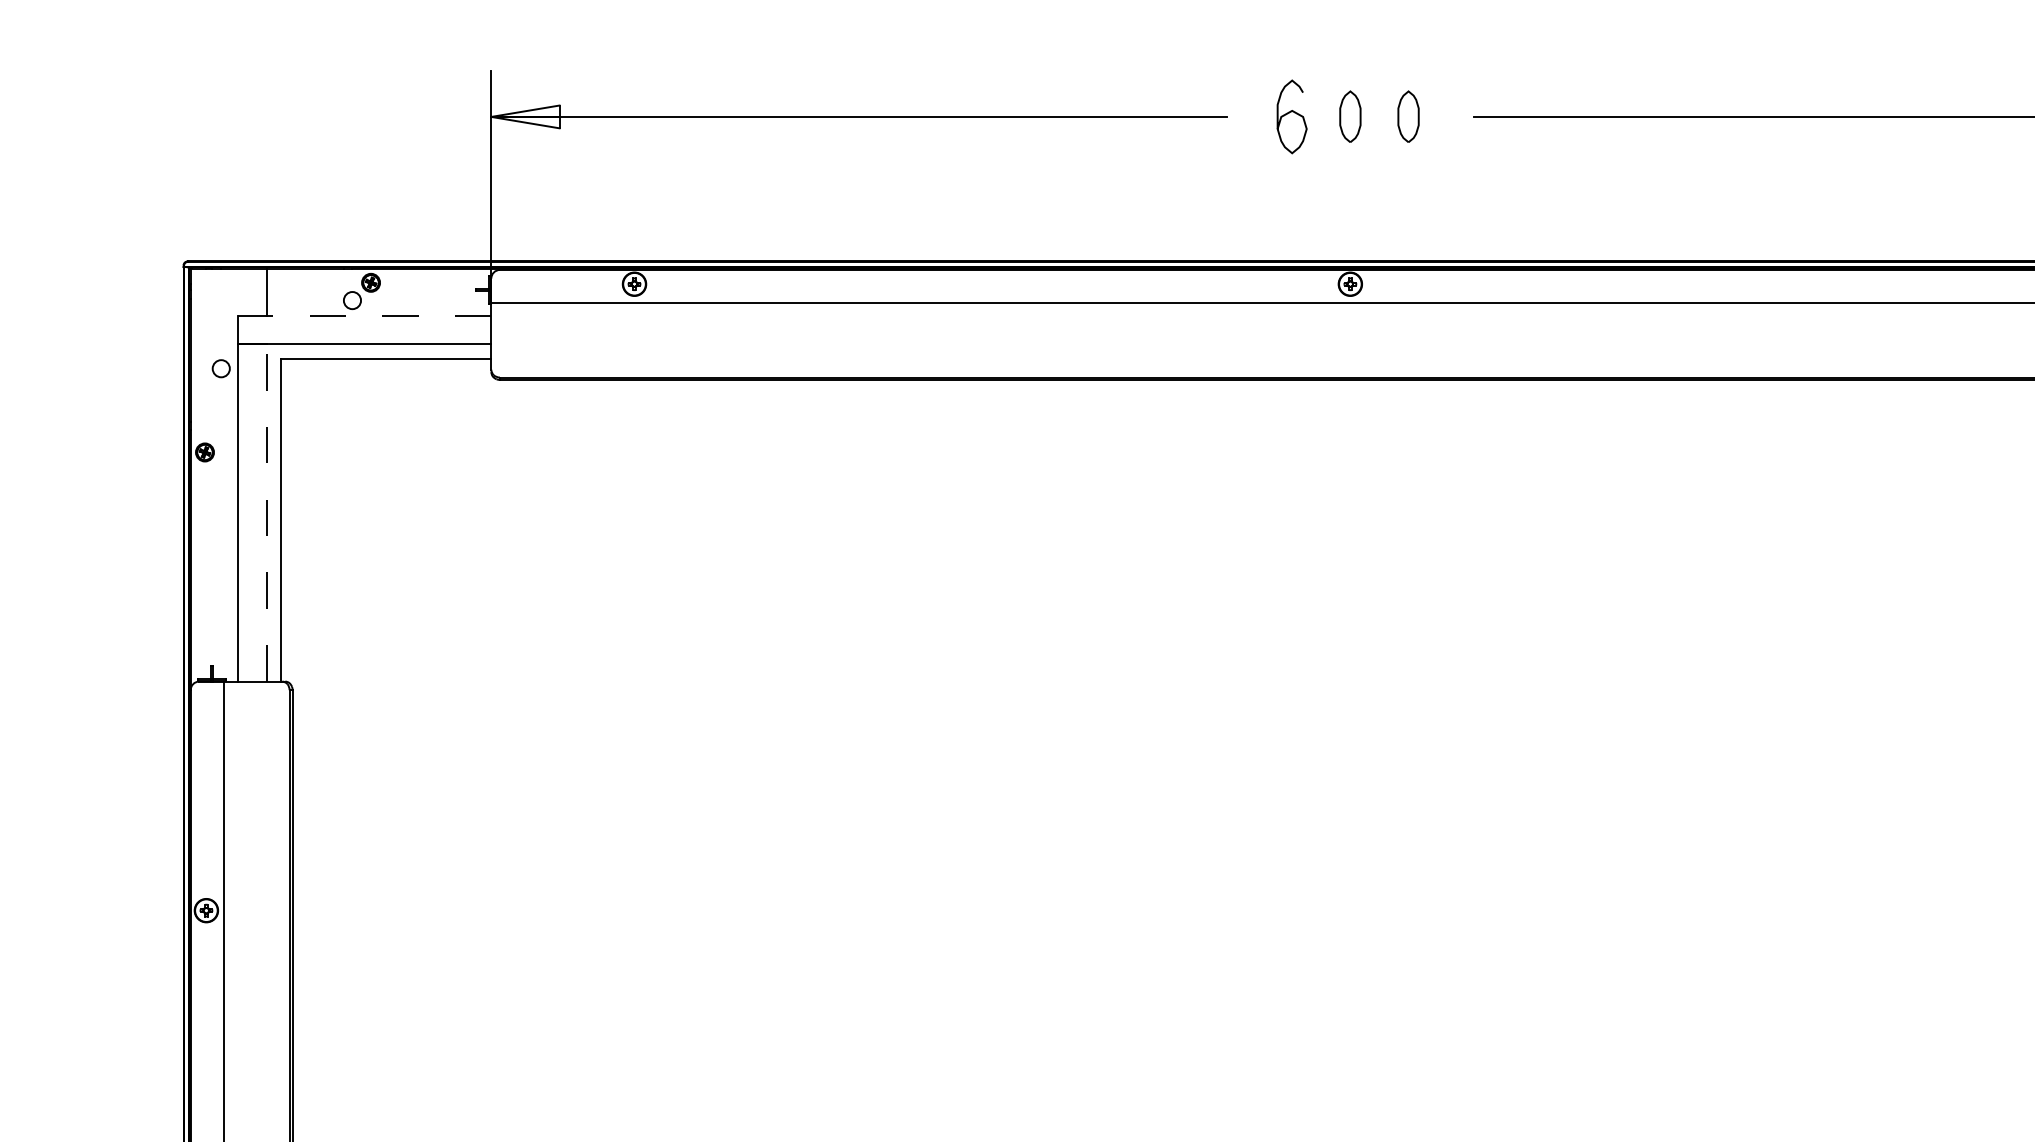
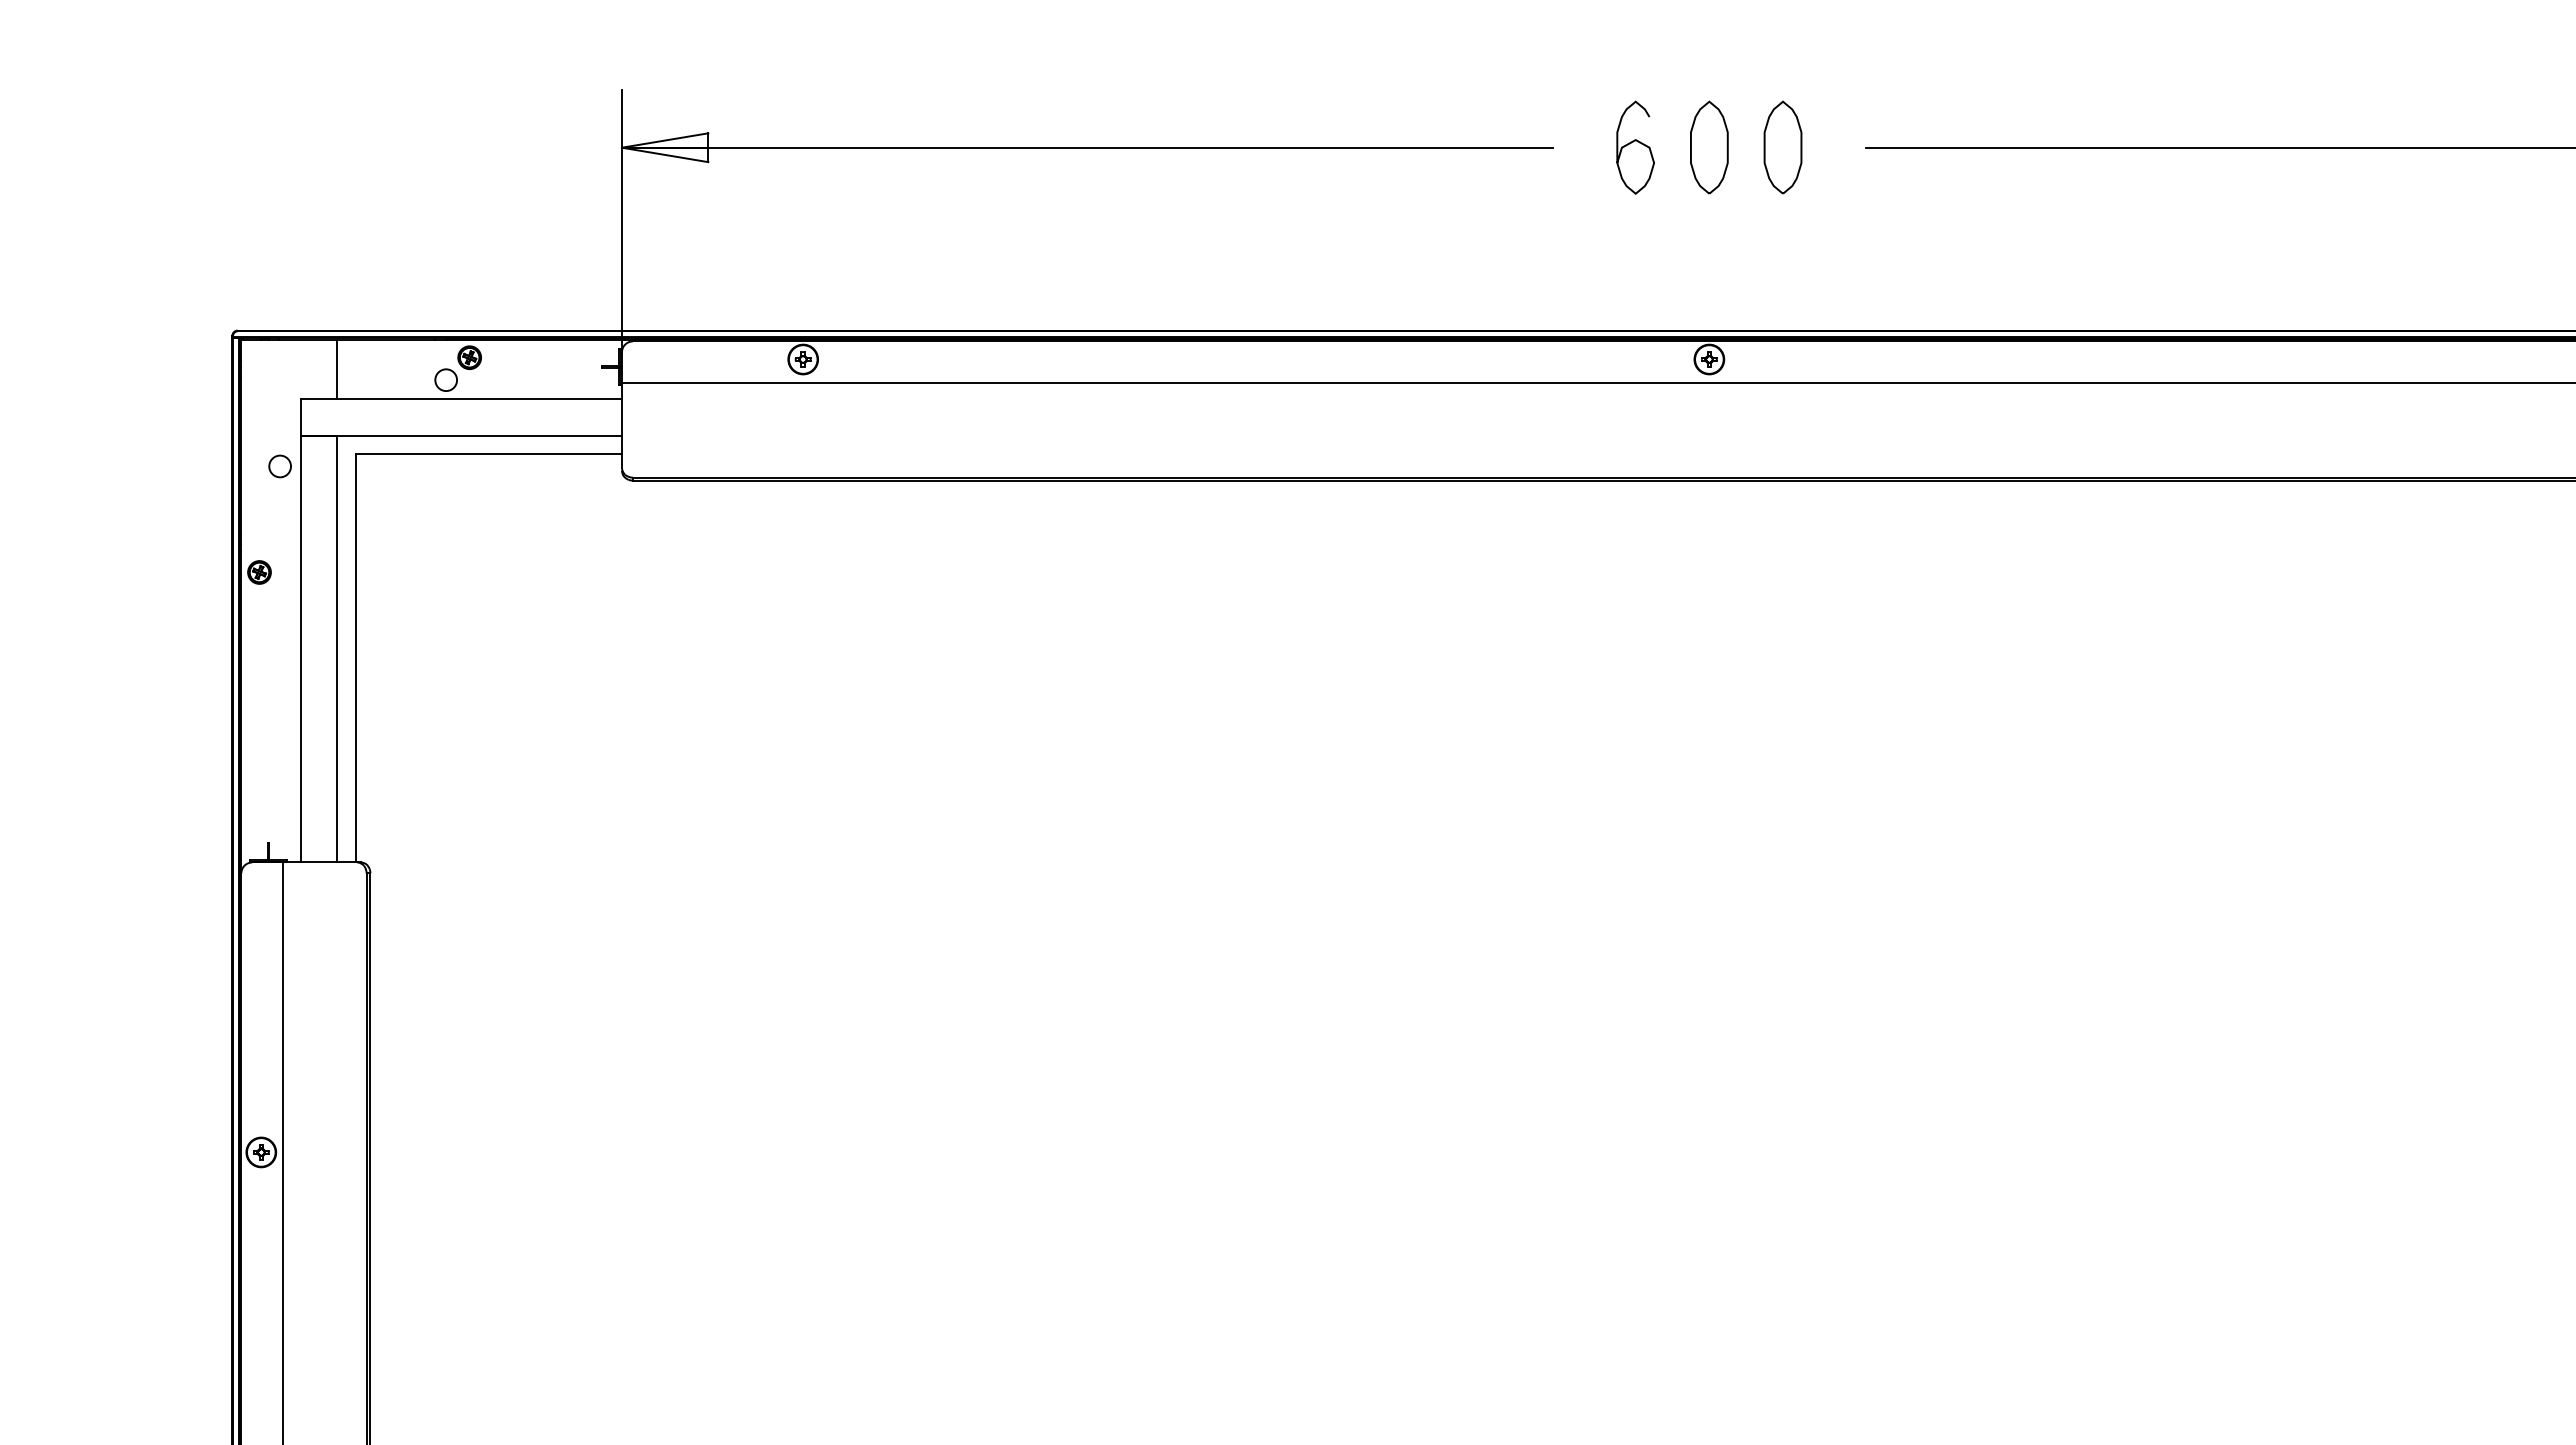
part: (1350, 116) -> (1709, 147), size x1.43
part: (1408, 116) -> (1782, 147), size x1.43
line: (364, 315) -> (461, 399), dashed -> solid
line: (266, 512) -> (337, 648), dashed -> solid

